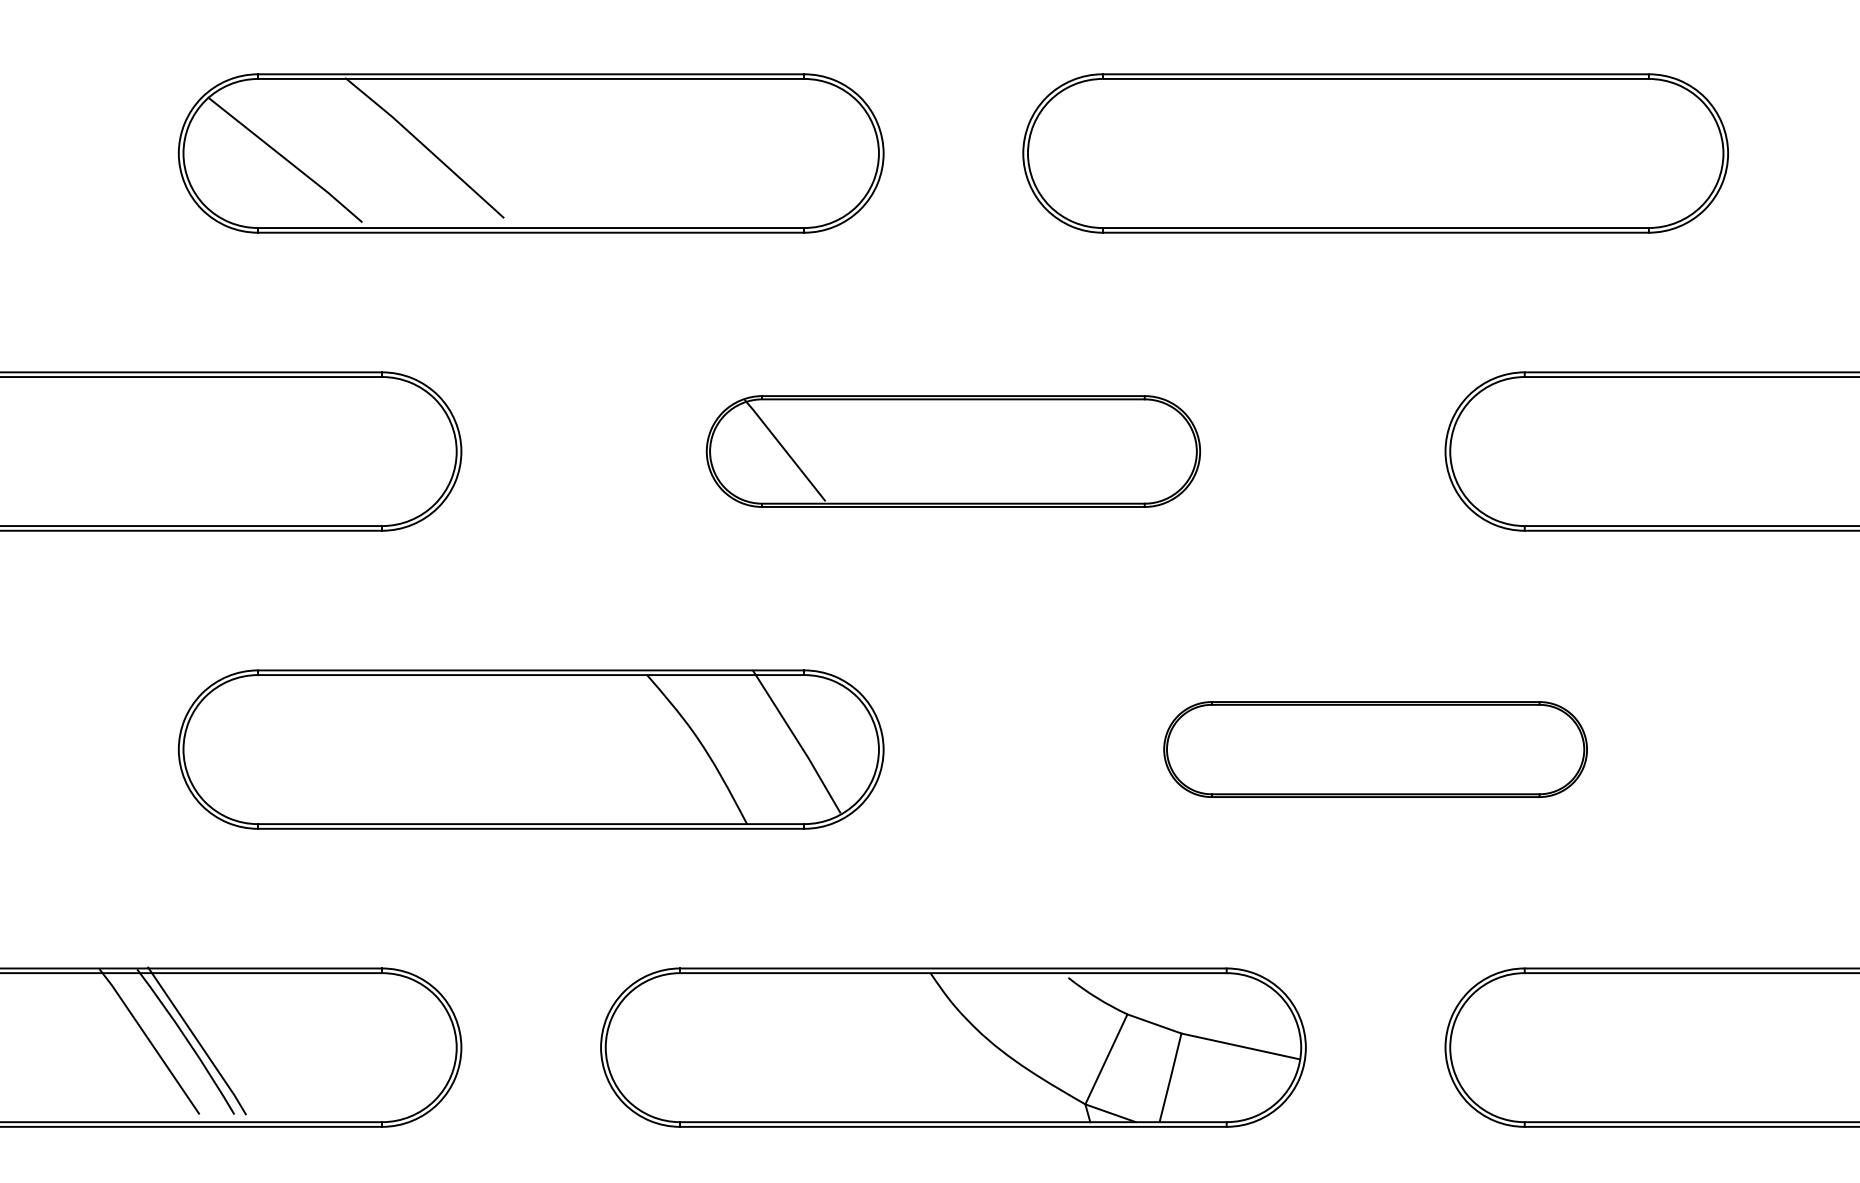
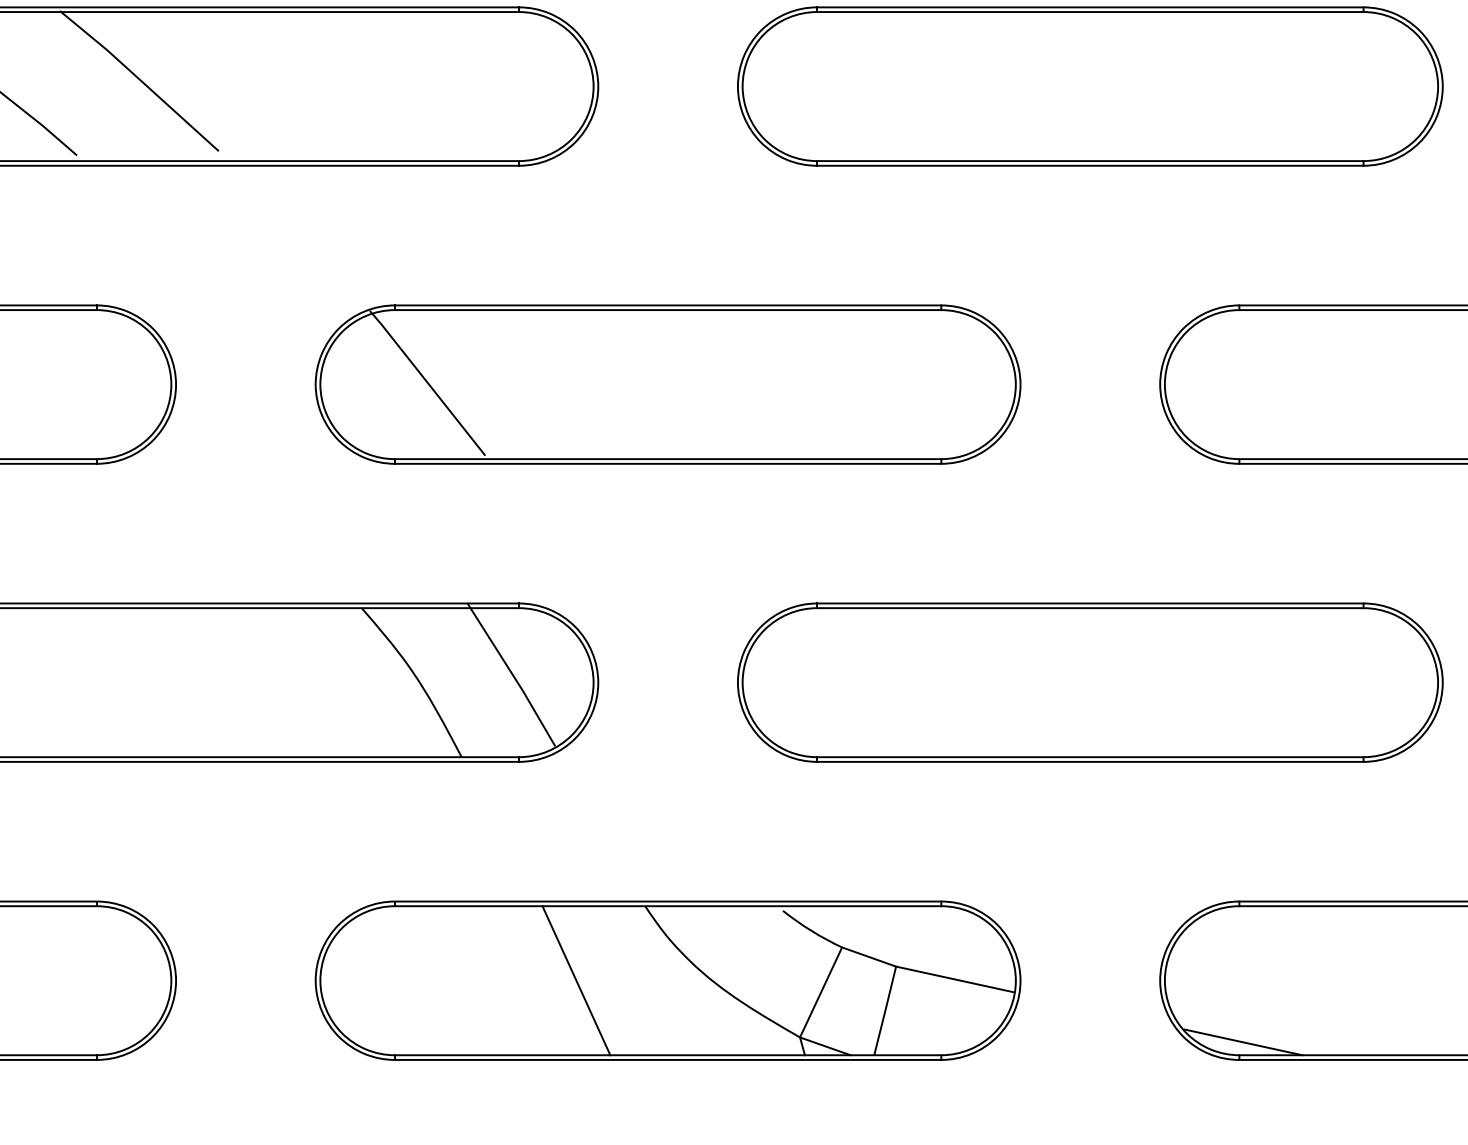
part: (953, 451) -> (668, 384), size x1.43
part: (1375, 749) -> (1090, 682), size x1.67
line: (861, 1047) -> (576, 980), added
line: (1528, 1109) -> (1243, 1042), added

